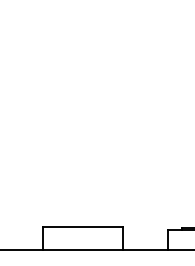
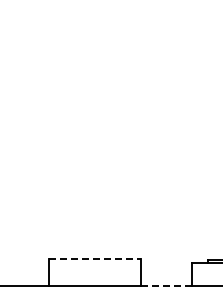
line: (83, 226) -> (95, 259), solid -> dashed
line: (146, 249) -> (167, 285), solid -> dashed

